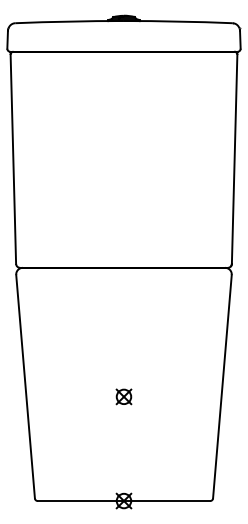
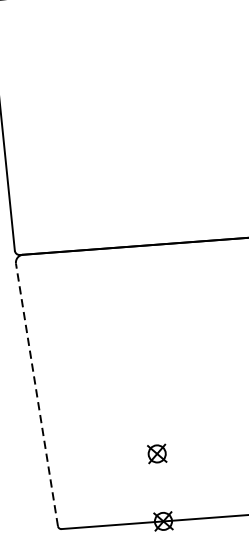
line: (25, 386) -> (36, 394), solid -> dashed
part: (123, 396) -> (156, 453), moved

